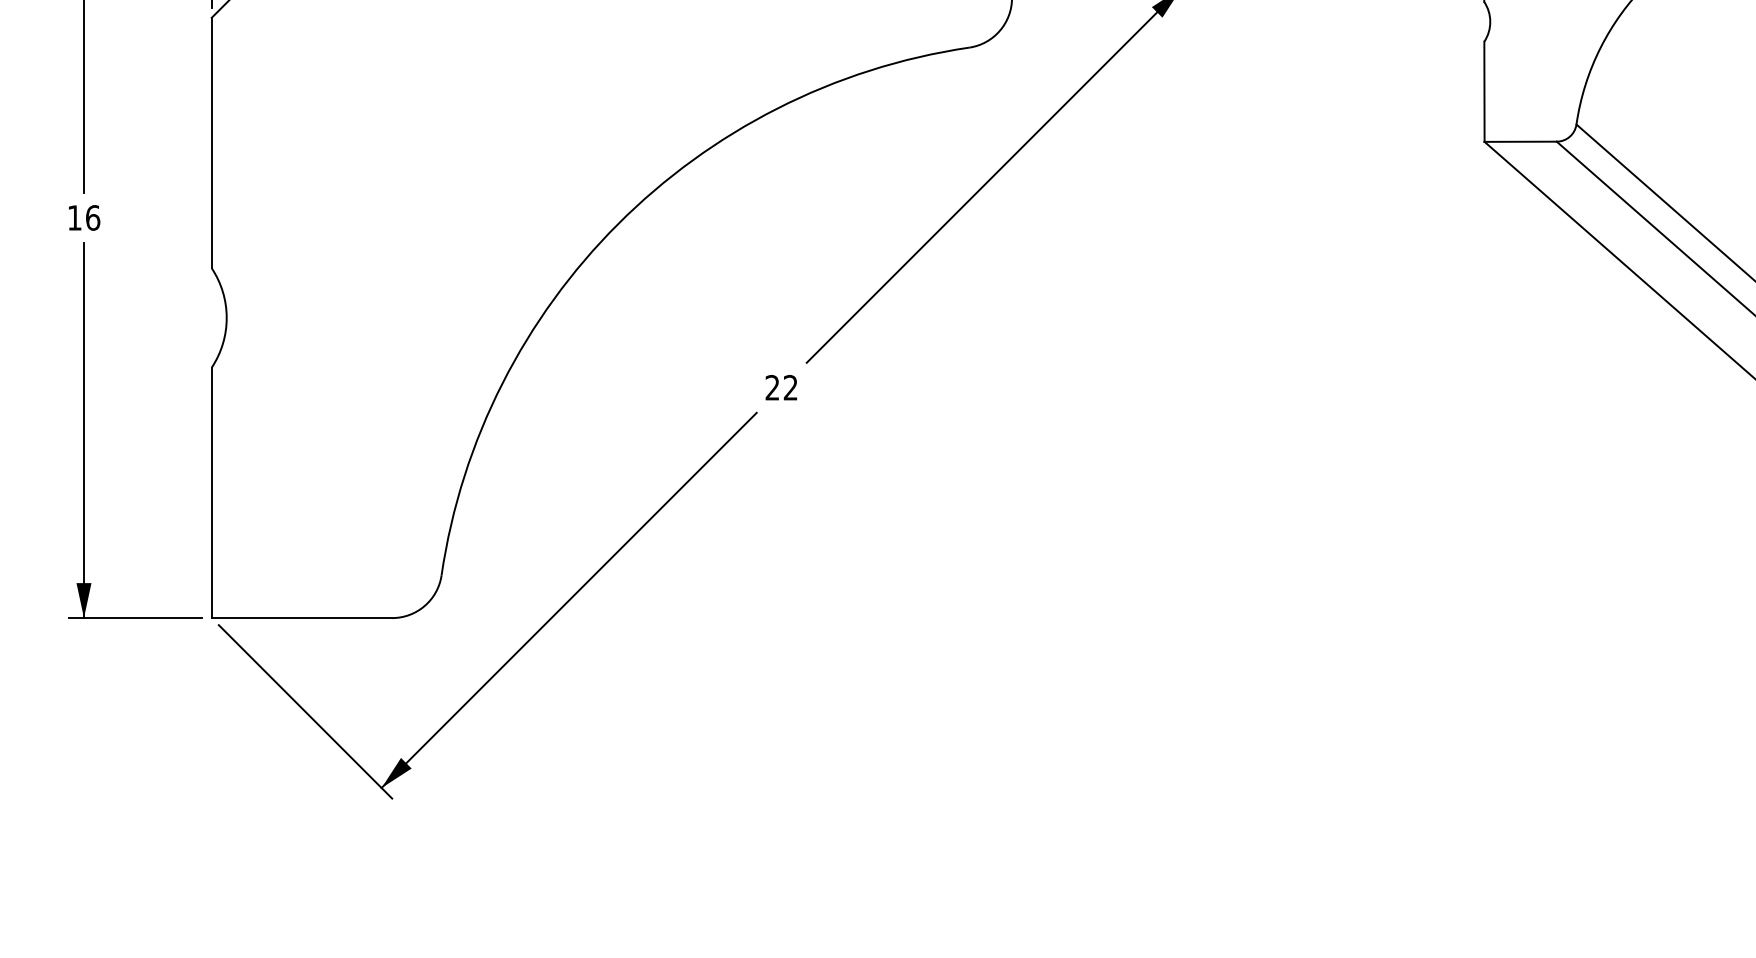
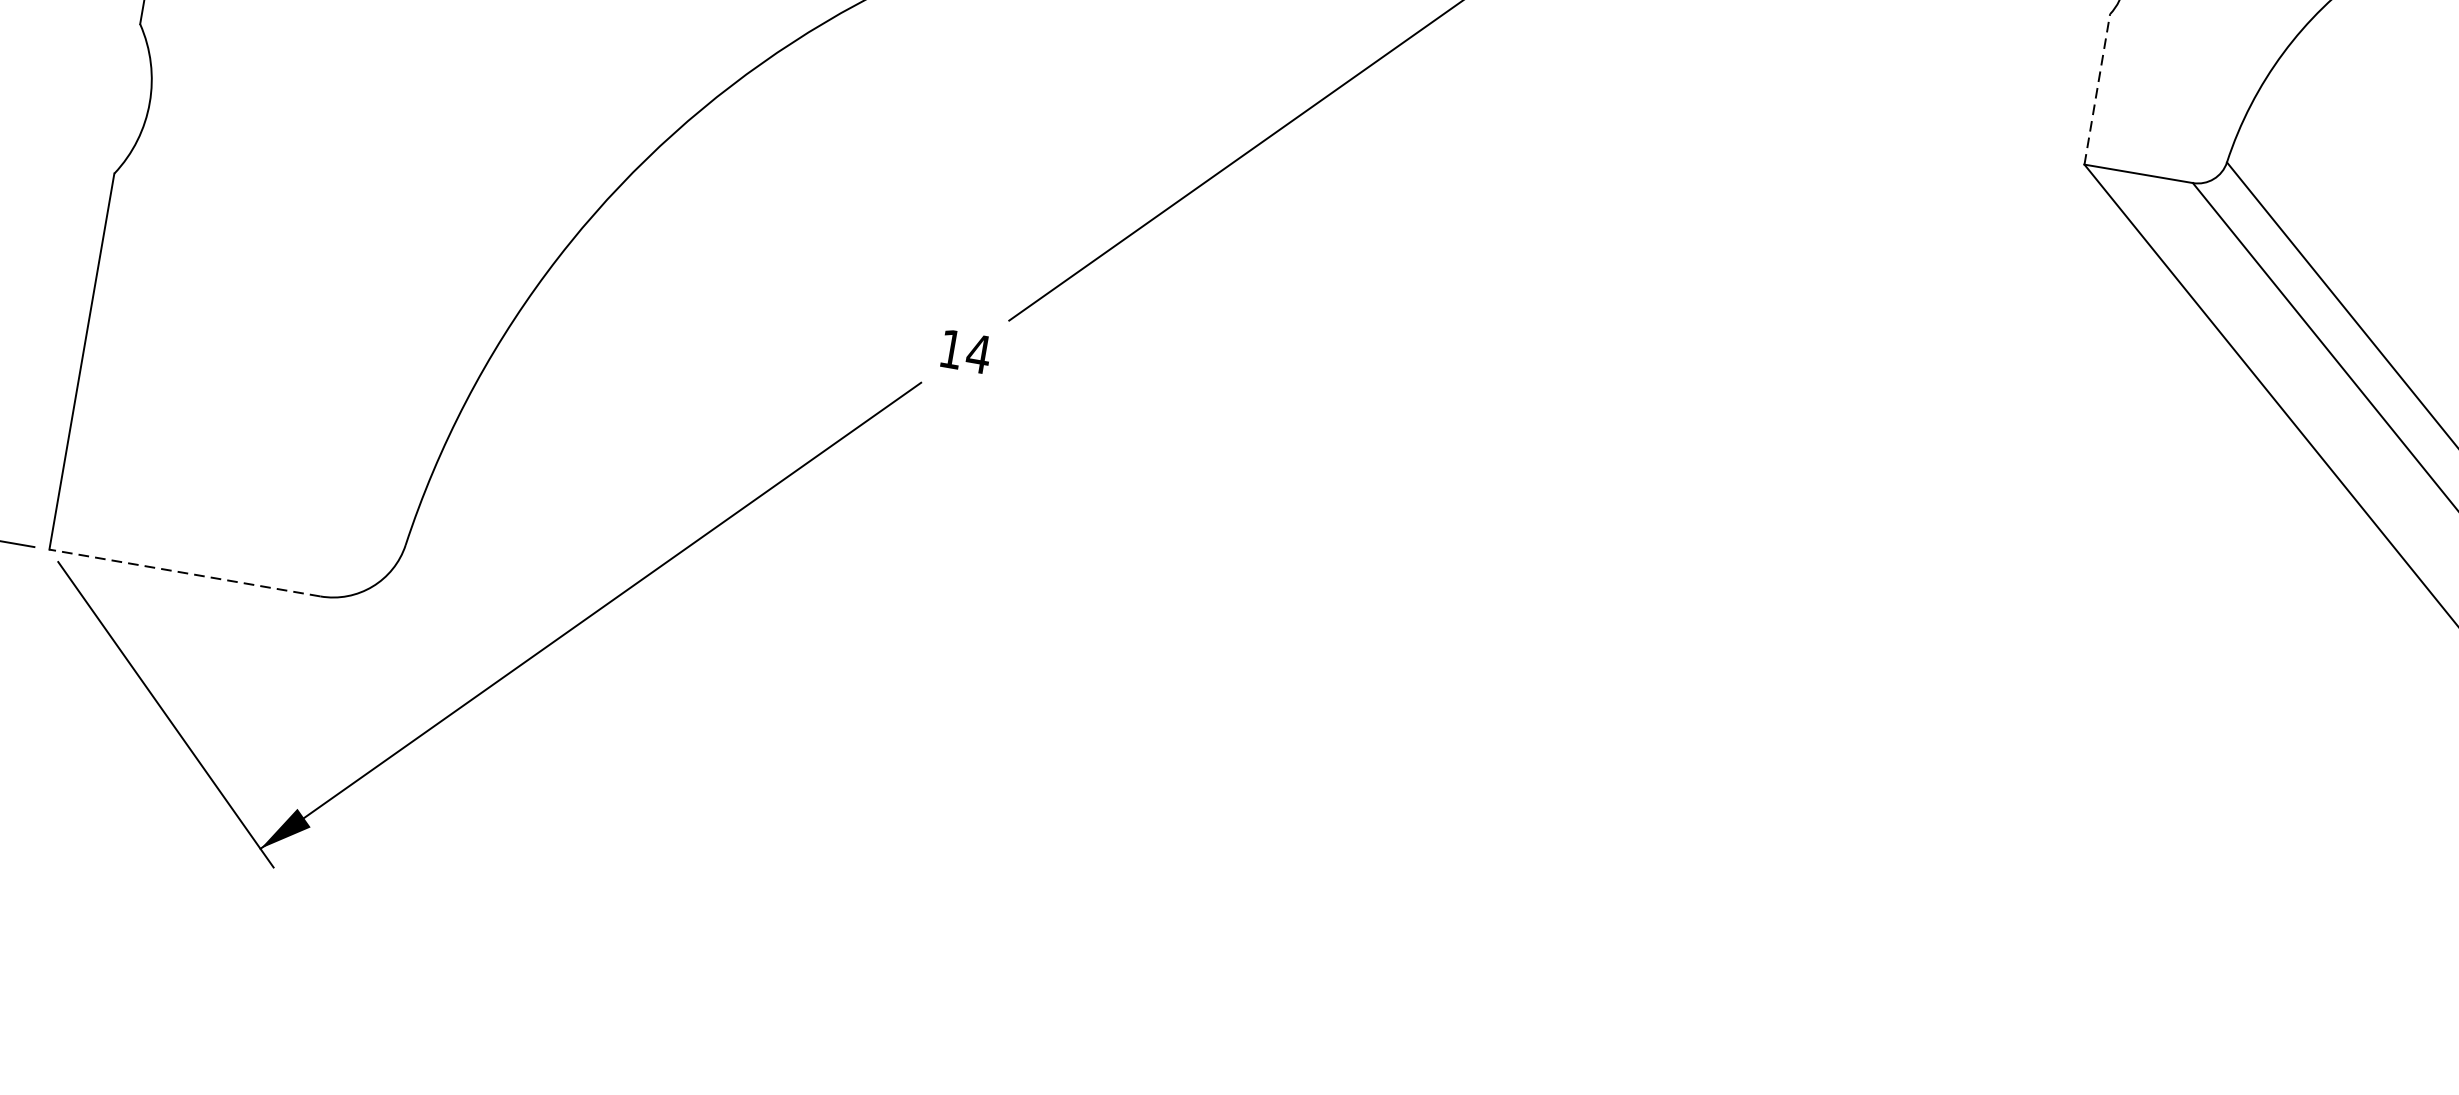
line: (1484, 91) -> (2097, 88), solid -> dashed
text: (781, 387) -> (964, 351), 22 -> 14
line: (301, 618) -> (184, 573), solid -> dashed

